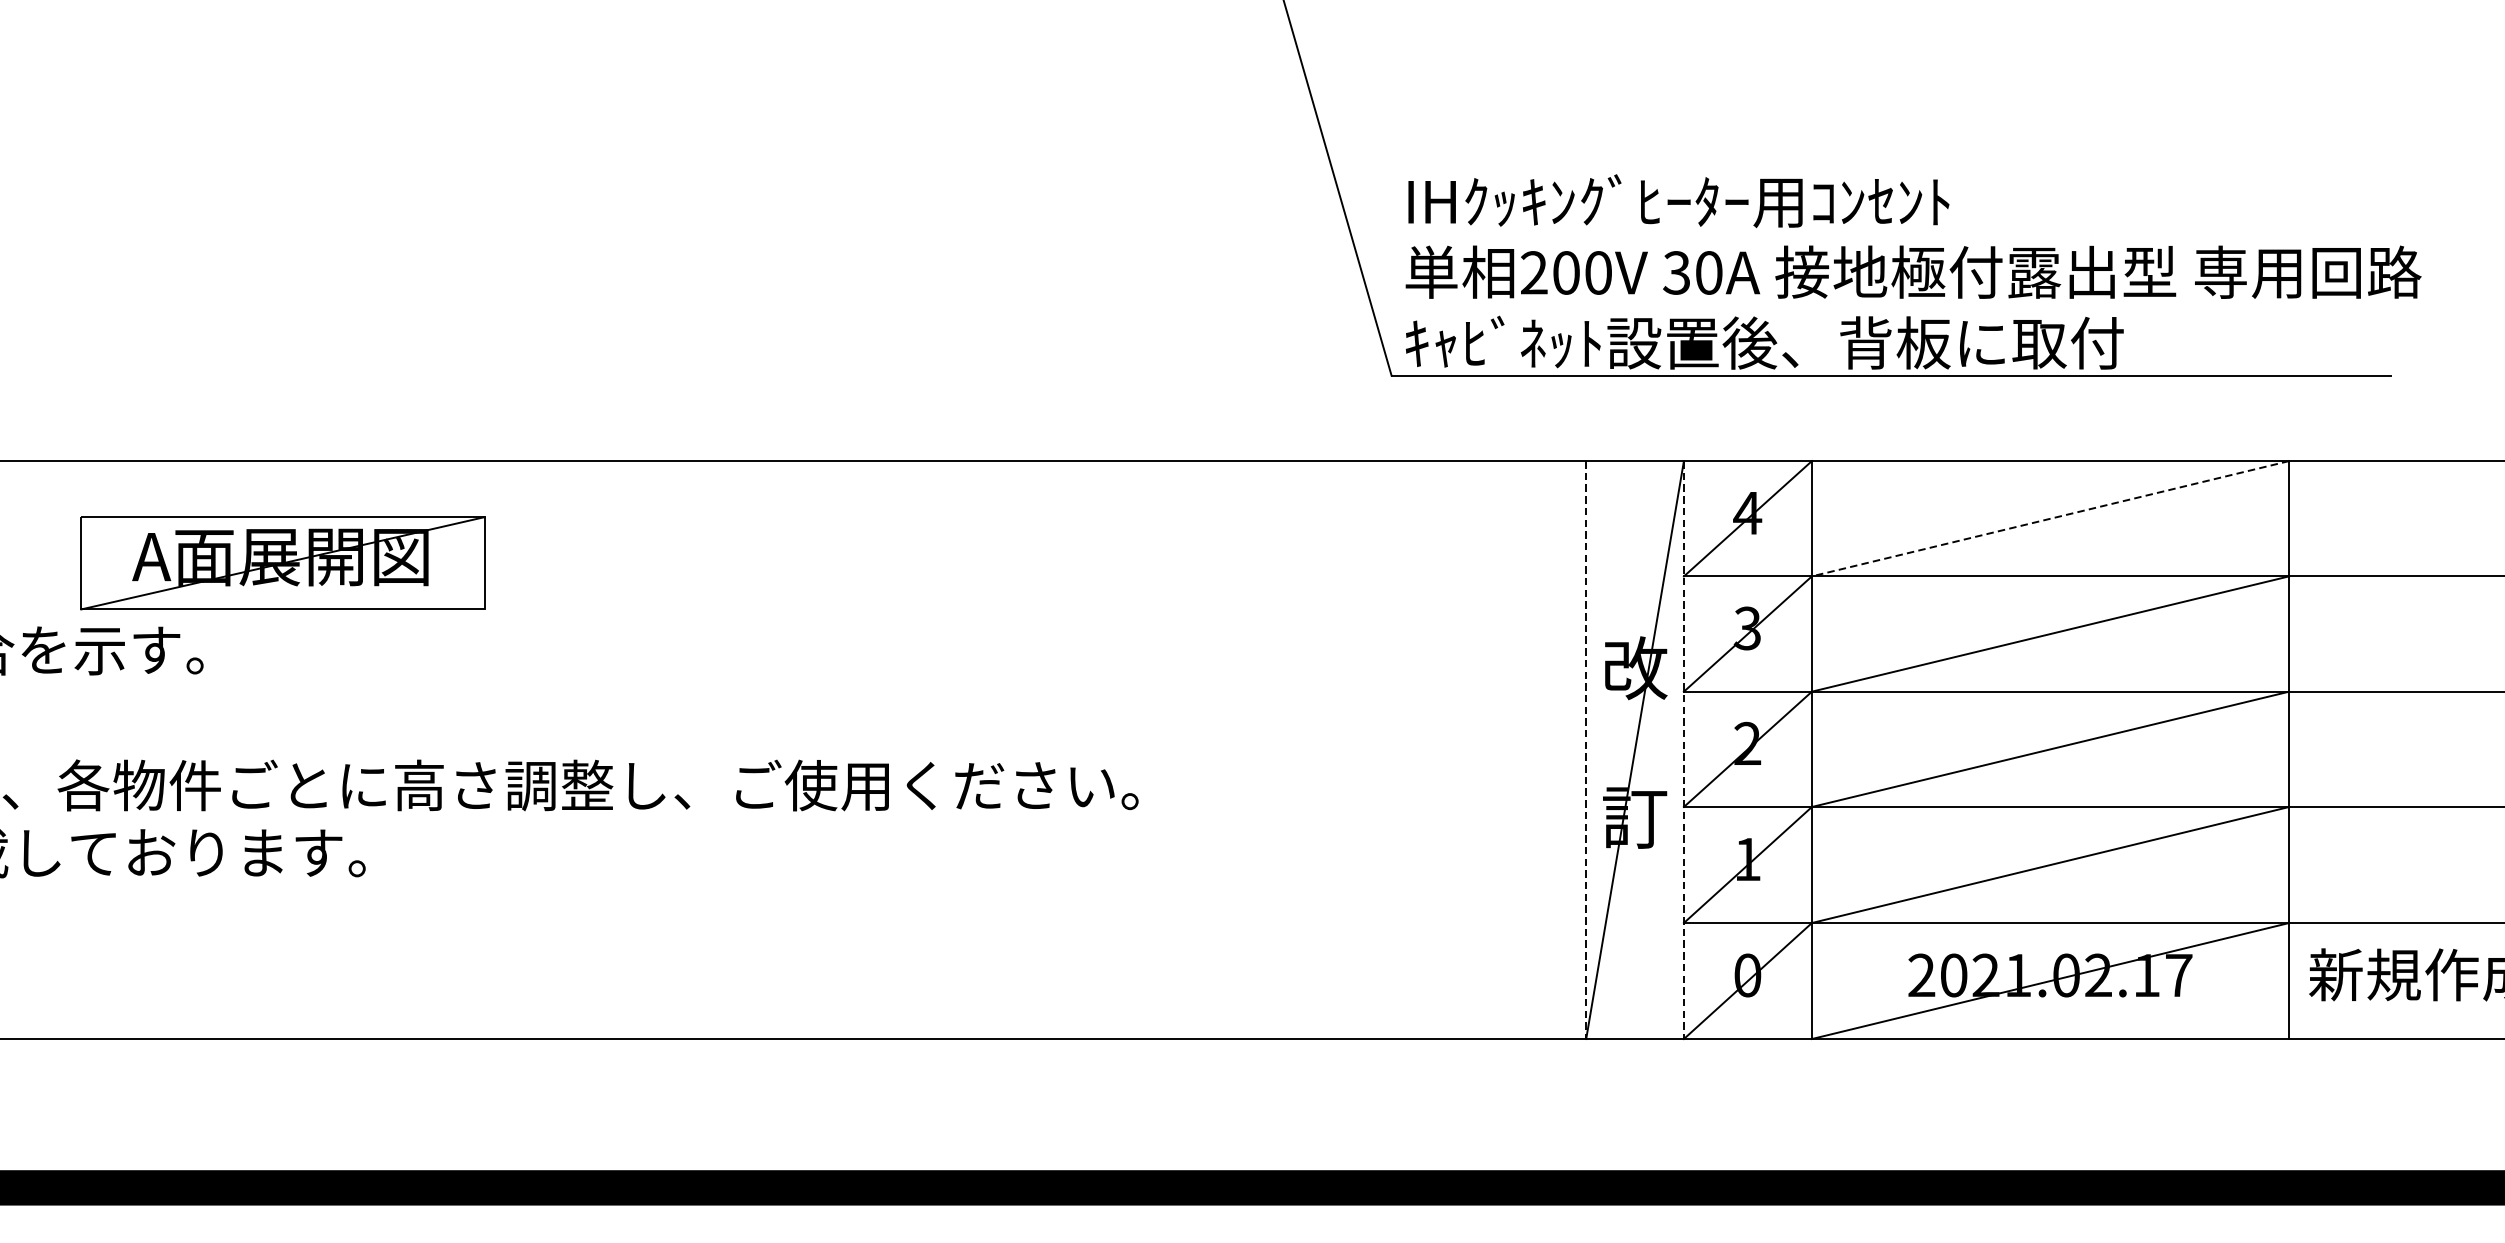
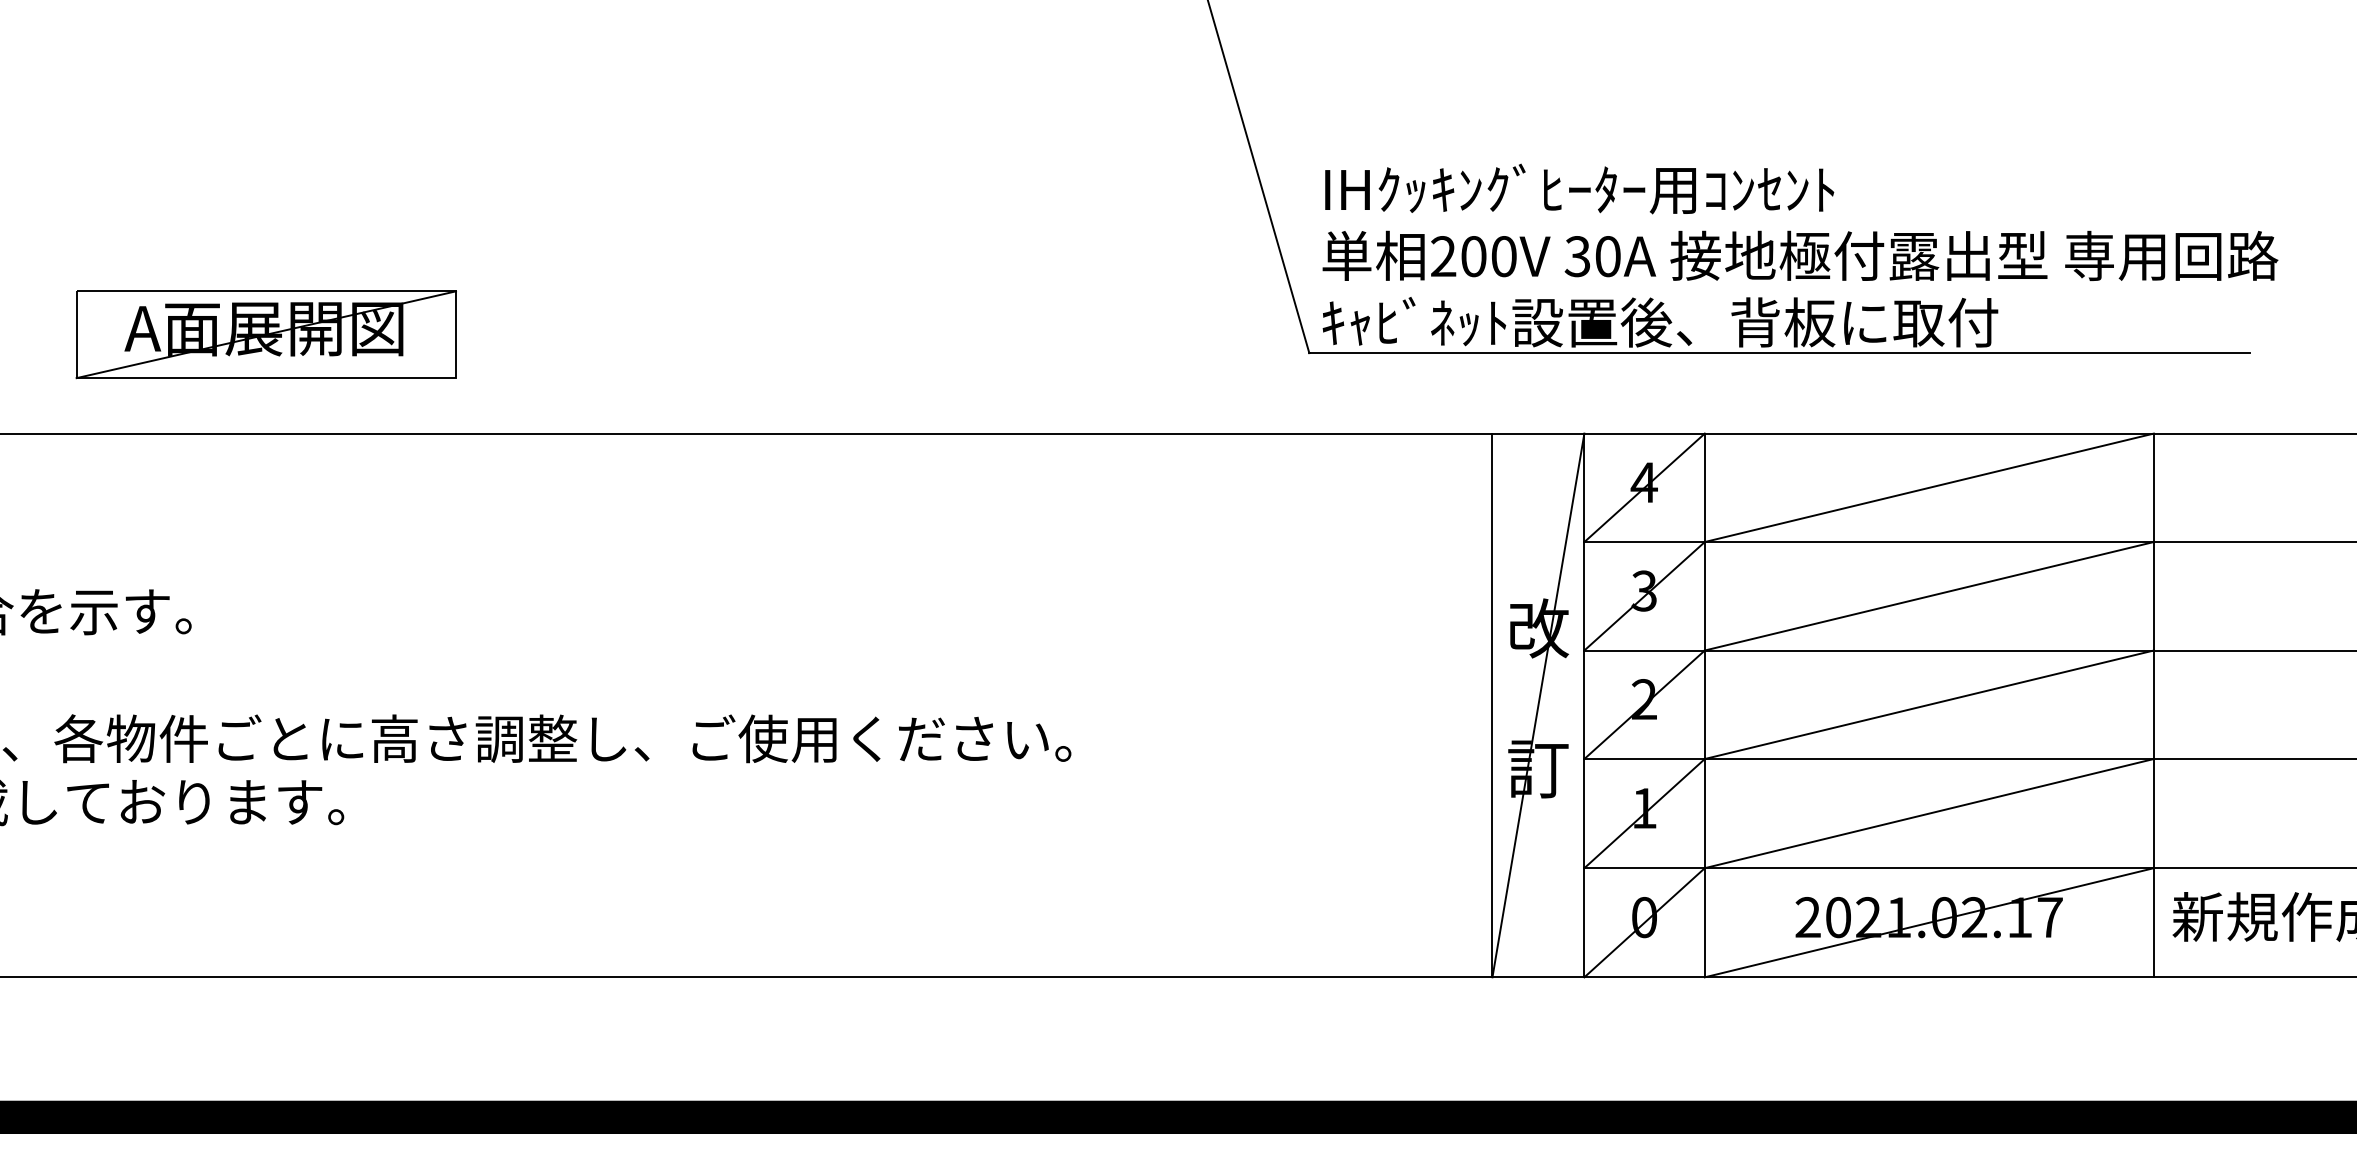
line: (2050, 518) -> (1929, 487), dashed -> solid
part: (282, 563) -> (265, 334), moved
line: (1586, 750) -> (1492, 705), dashed -> solid
line: (1684, 750) -> (1584, 705), dashed -> solid

